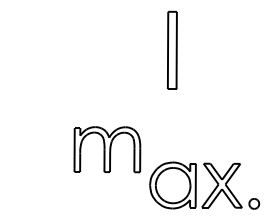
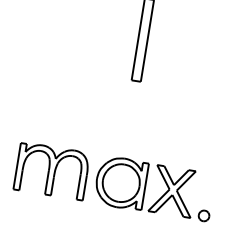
part: (107, 149) -> (52, 171), moved

